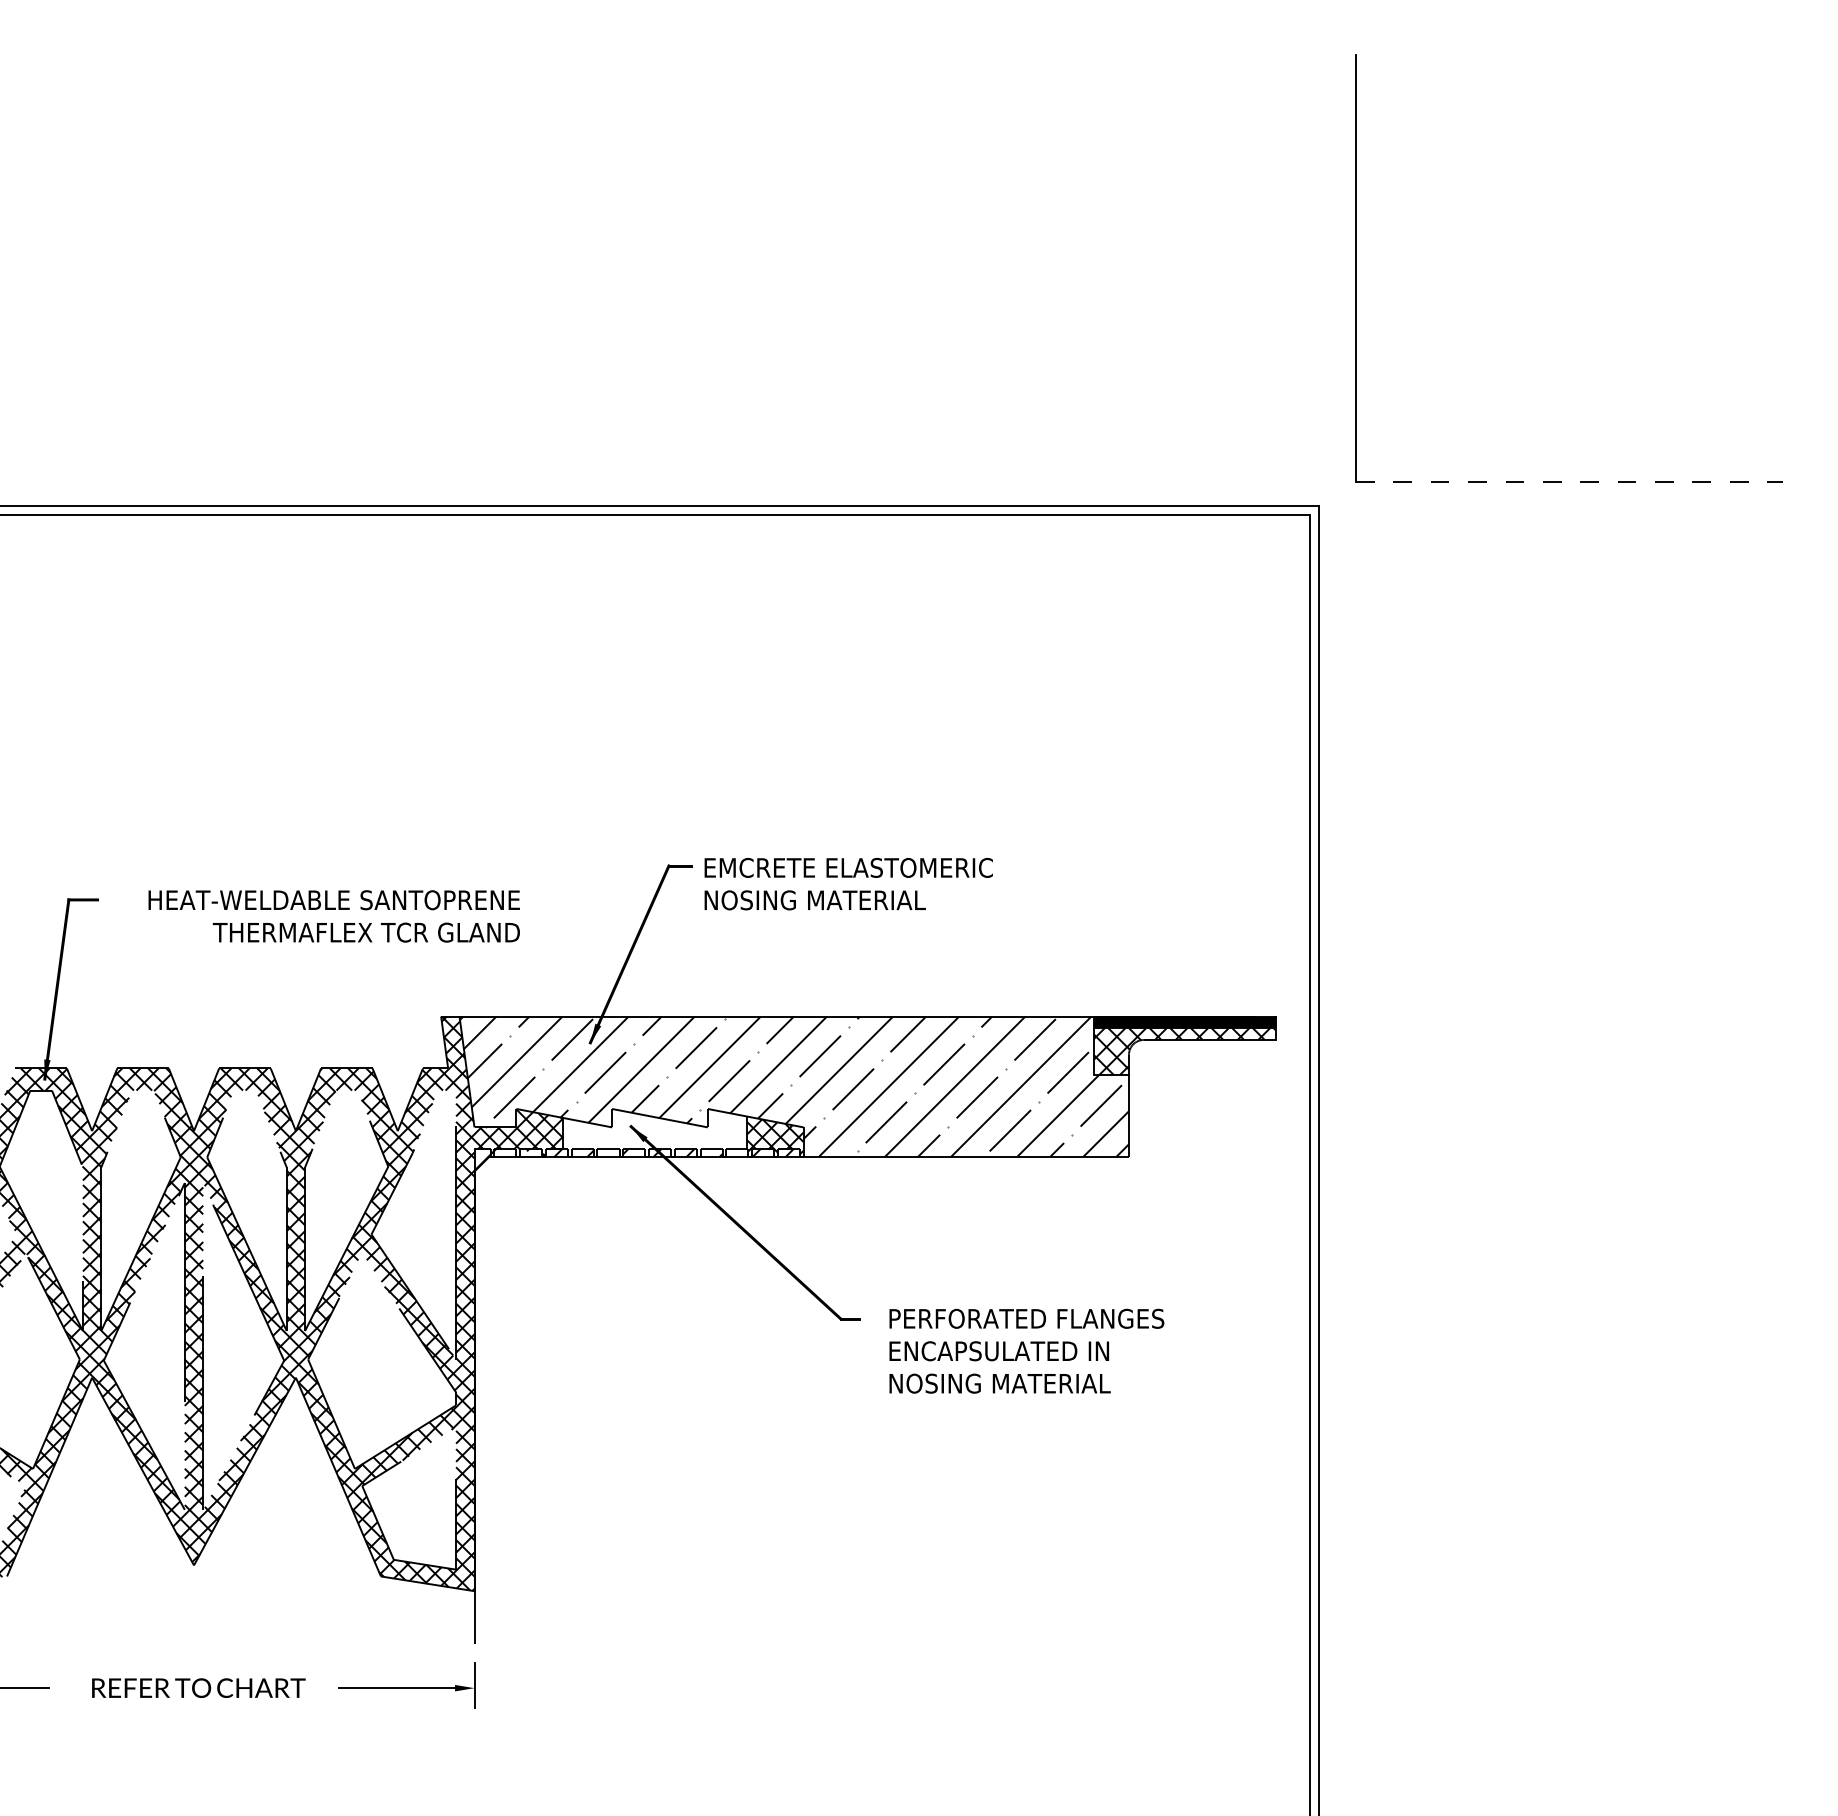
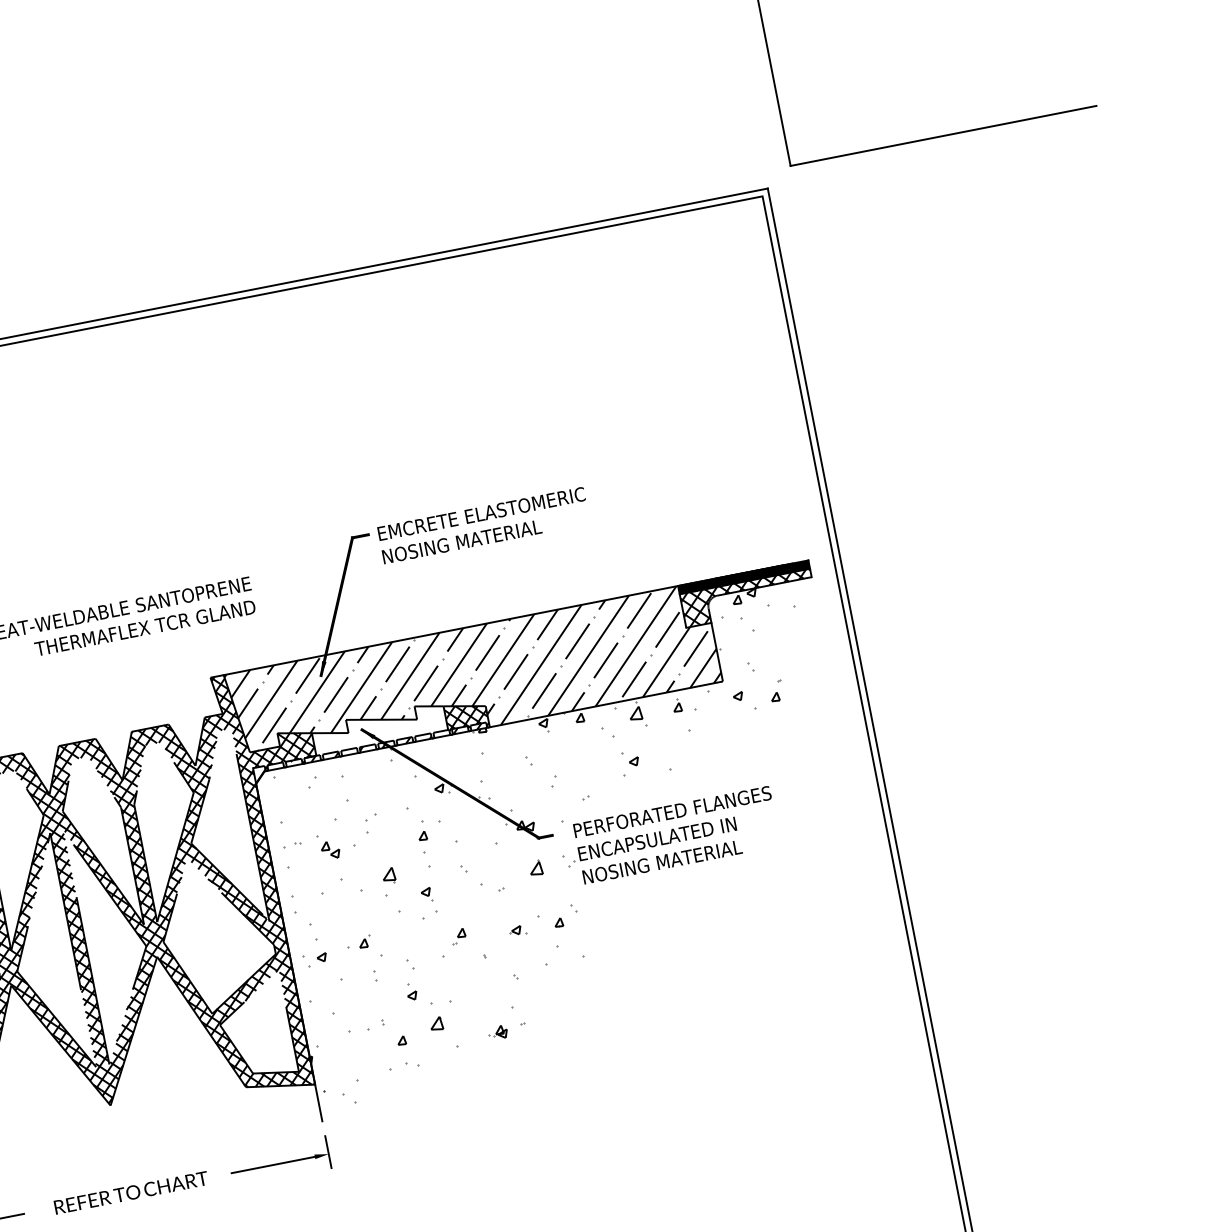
line: (1569, 481) -> (943, 135), dashed -> solid
hatch: (858, 1332) -> (553, 845), added

